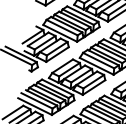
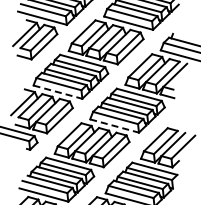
line: (60, 33) -> (58, 92), solid -> dashed
line: (97, 66) -> (115, 126), solid -> dashed

